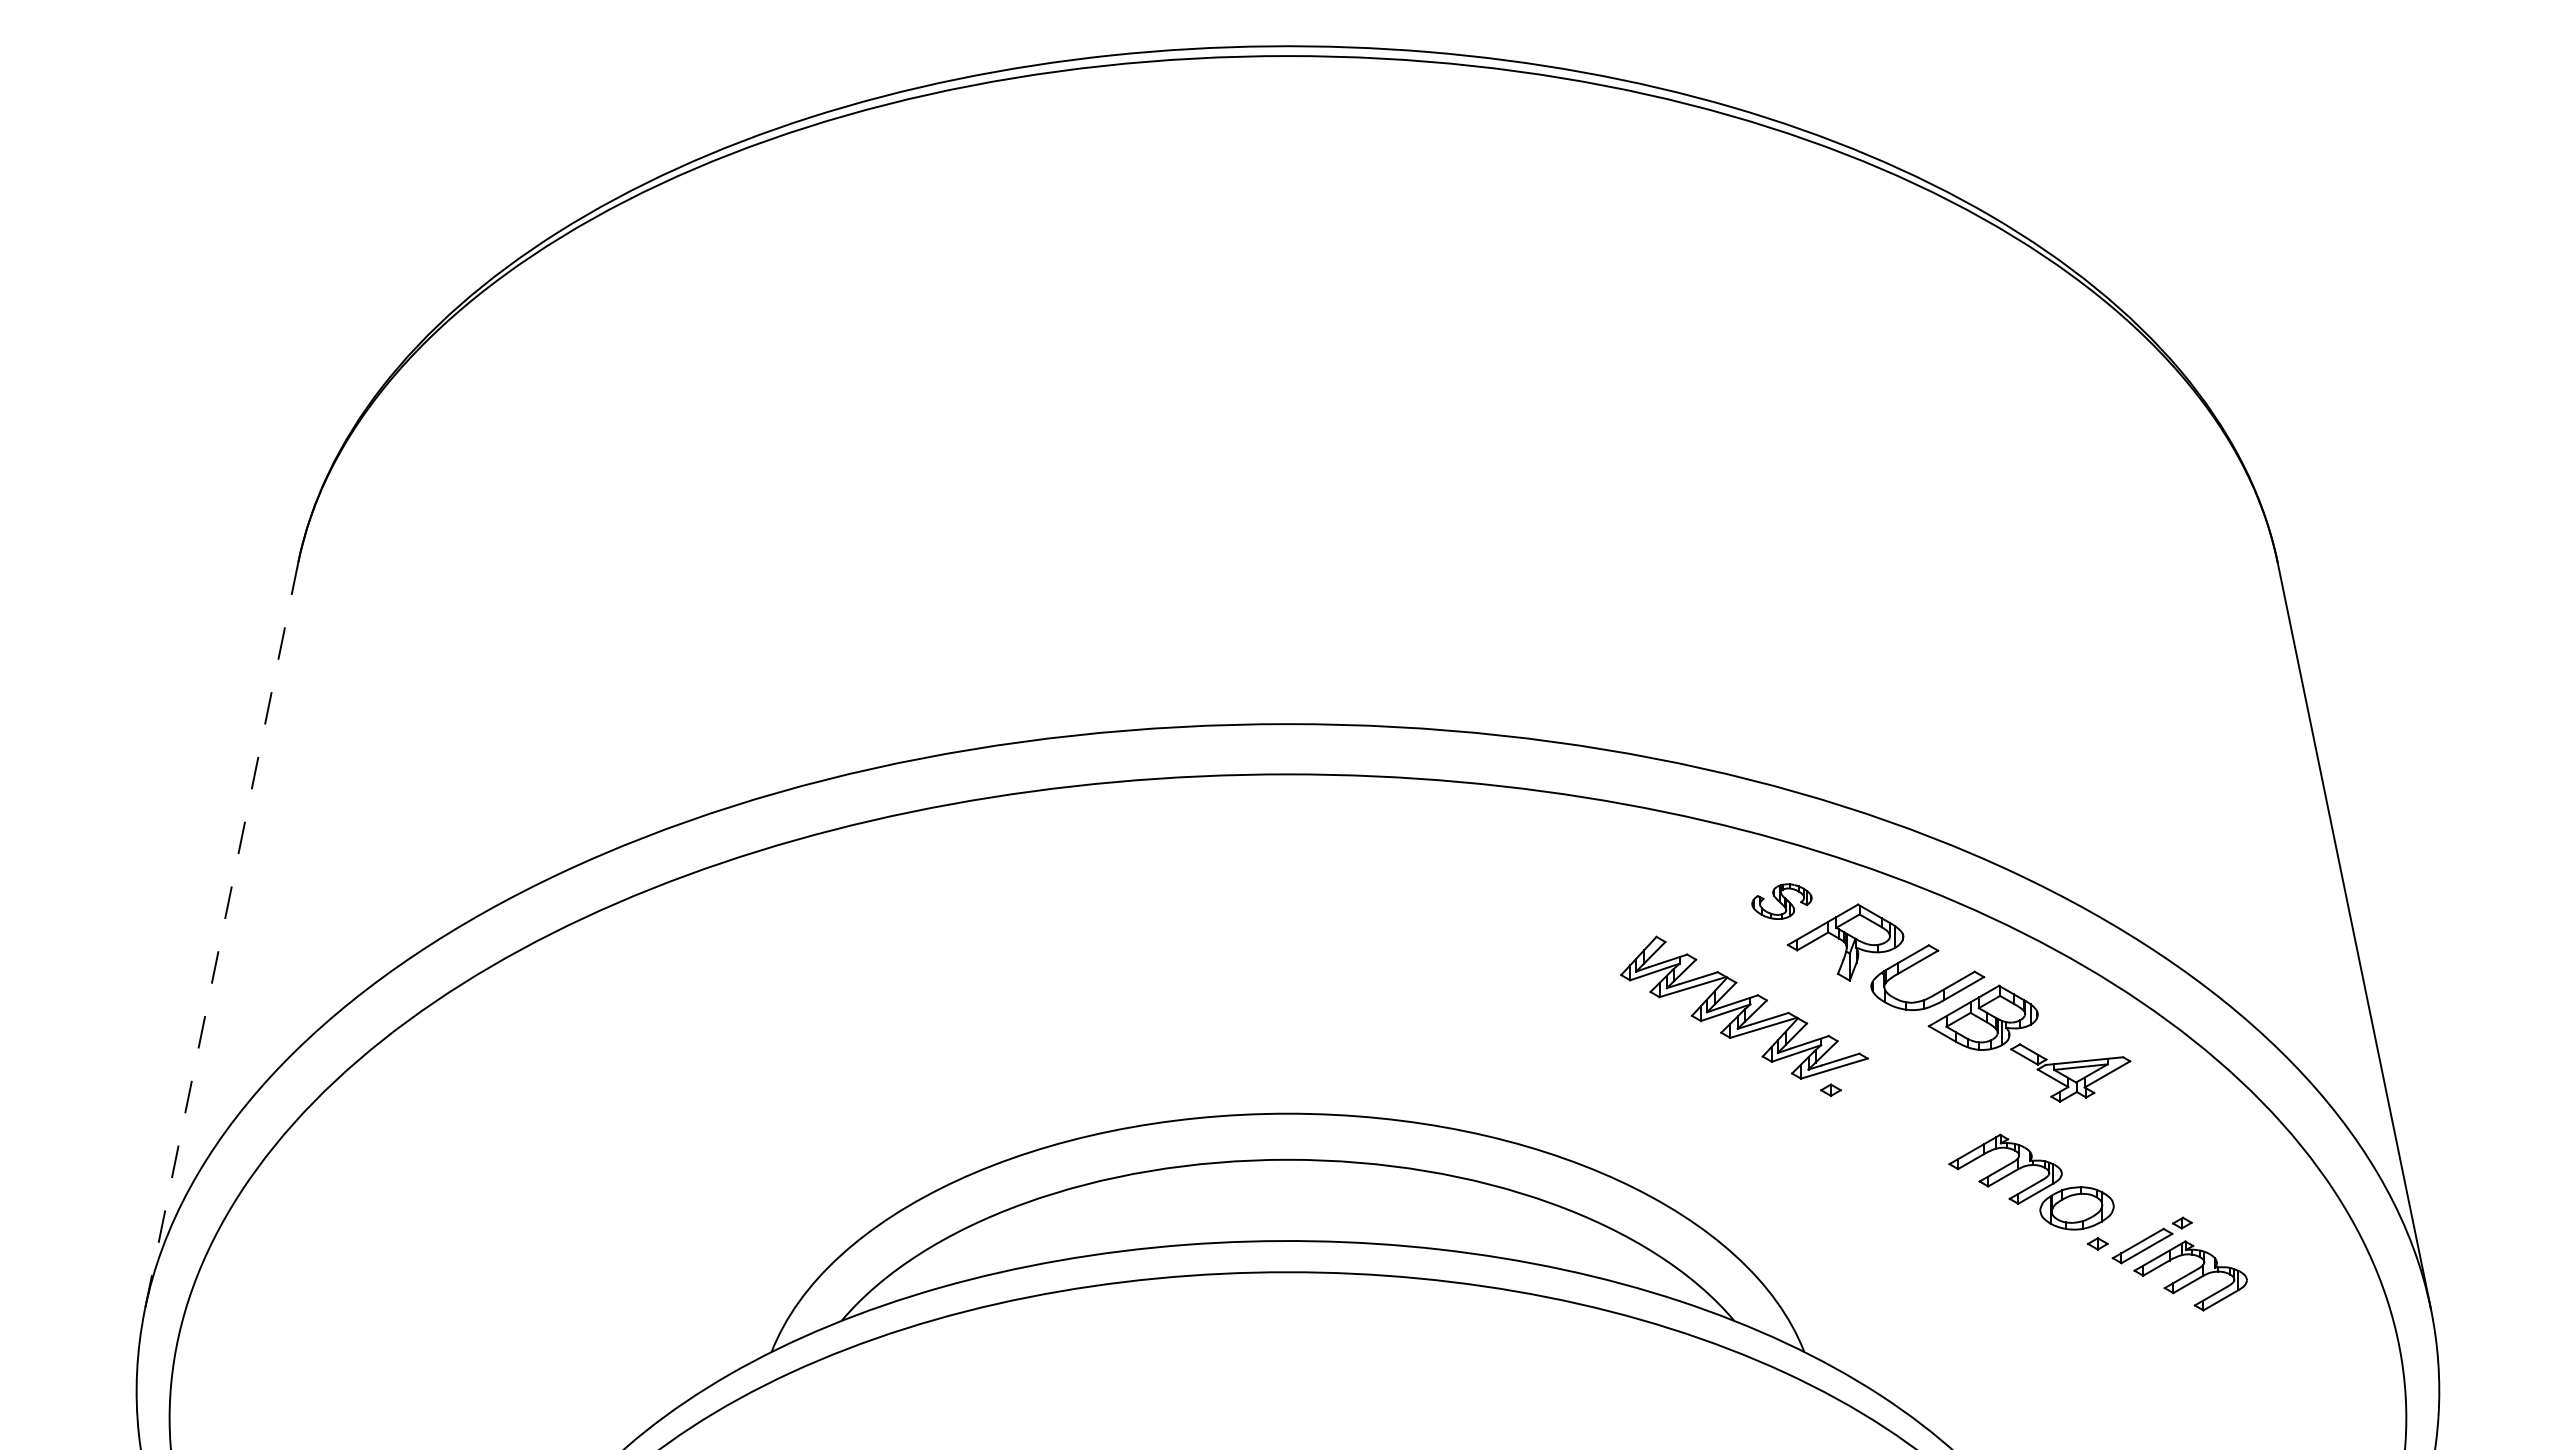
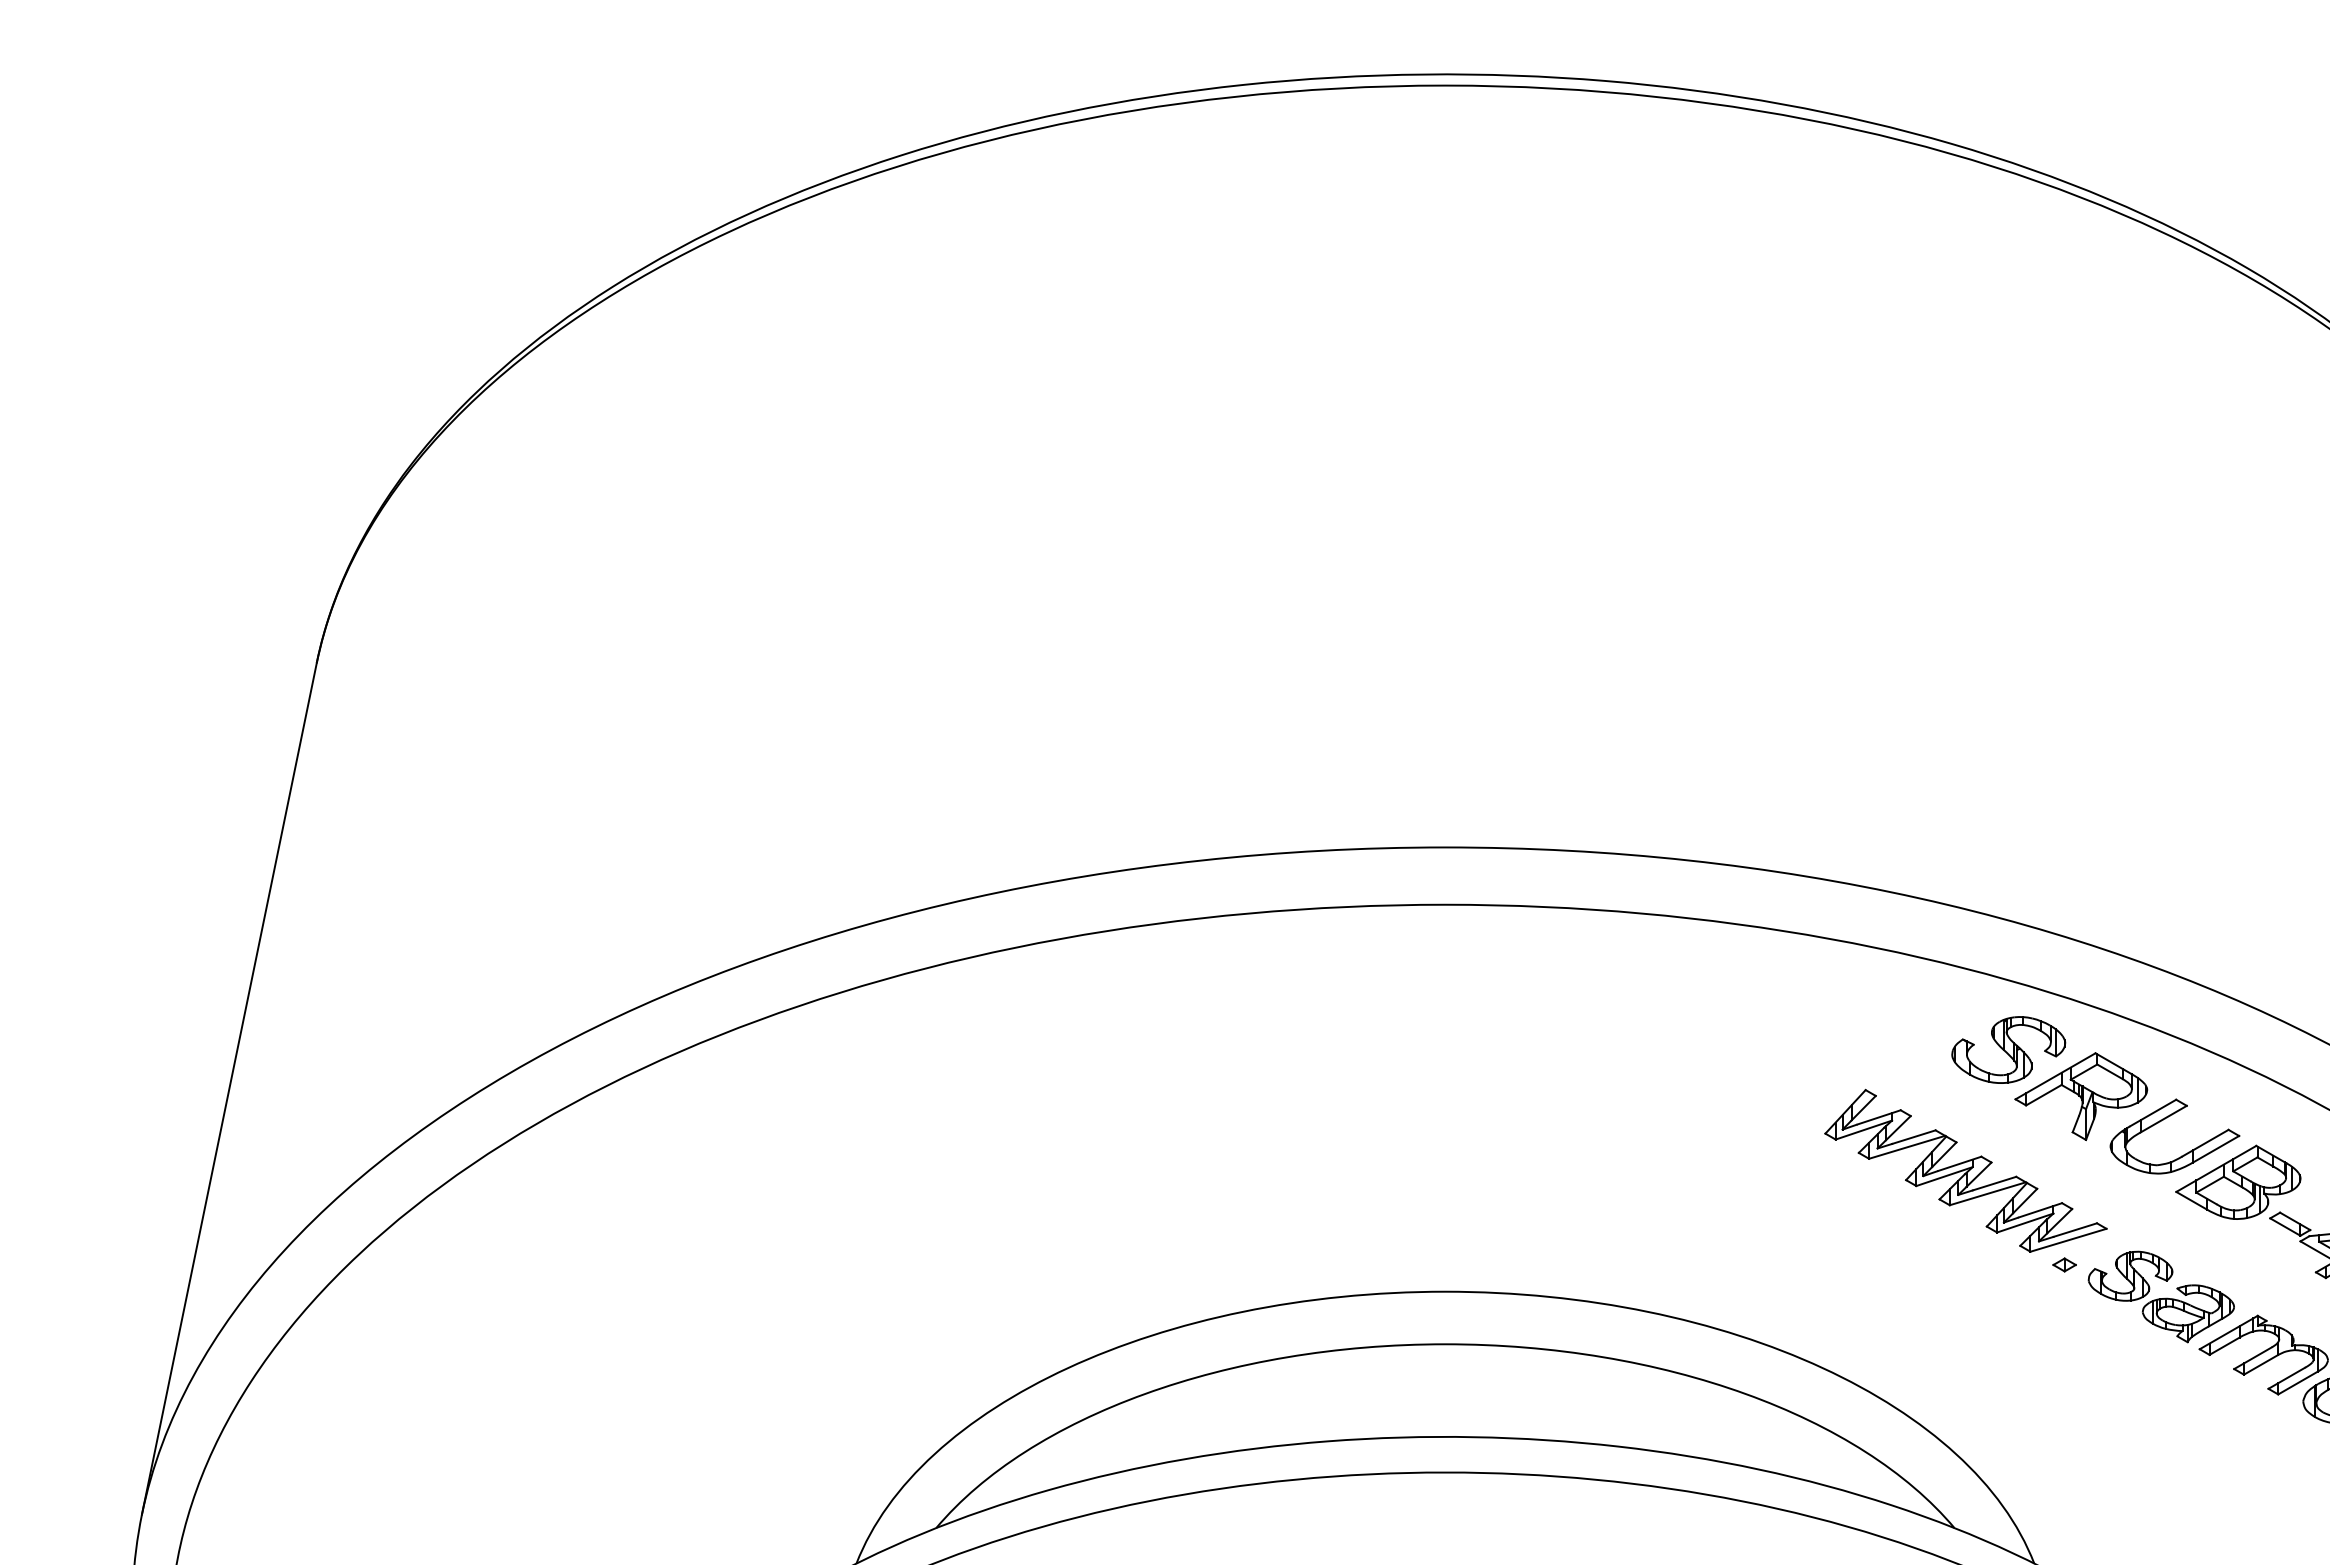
part: (1781, 901) -> (2008, 1049), size x1.67
line: (221, 936) -> (229, 1089), dashed -> solid
part: (1915, 1117) -> (2161, 1296), added

